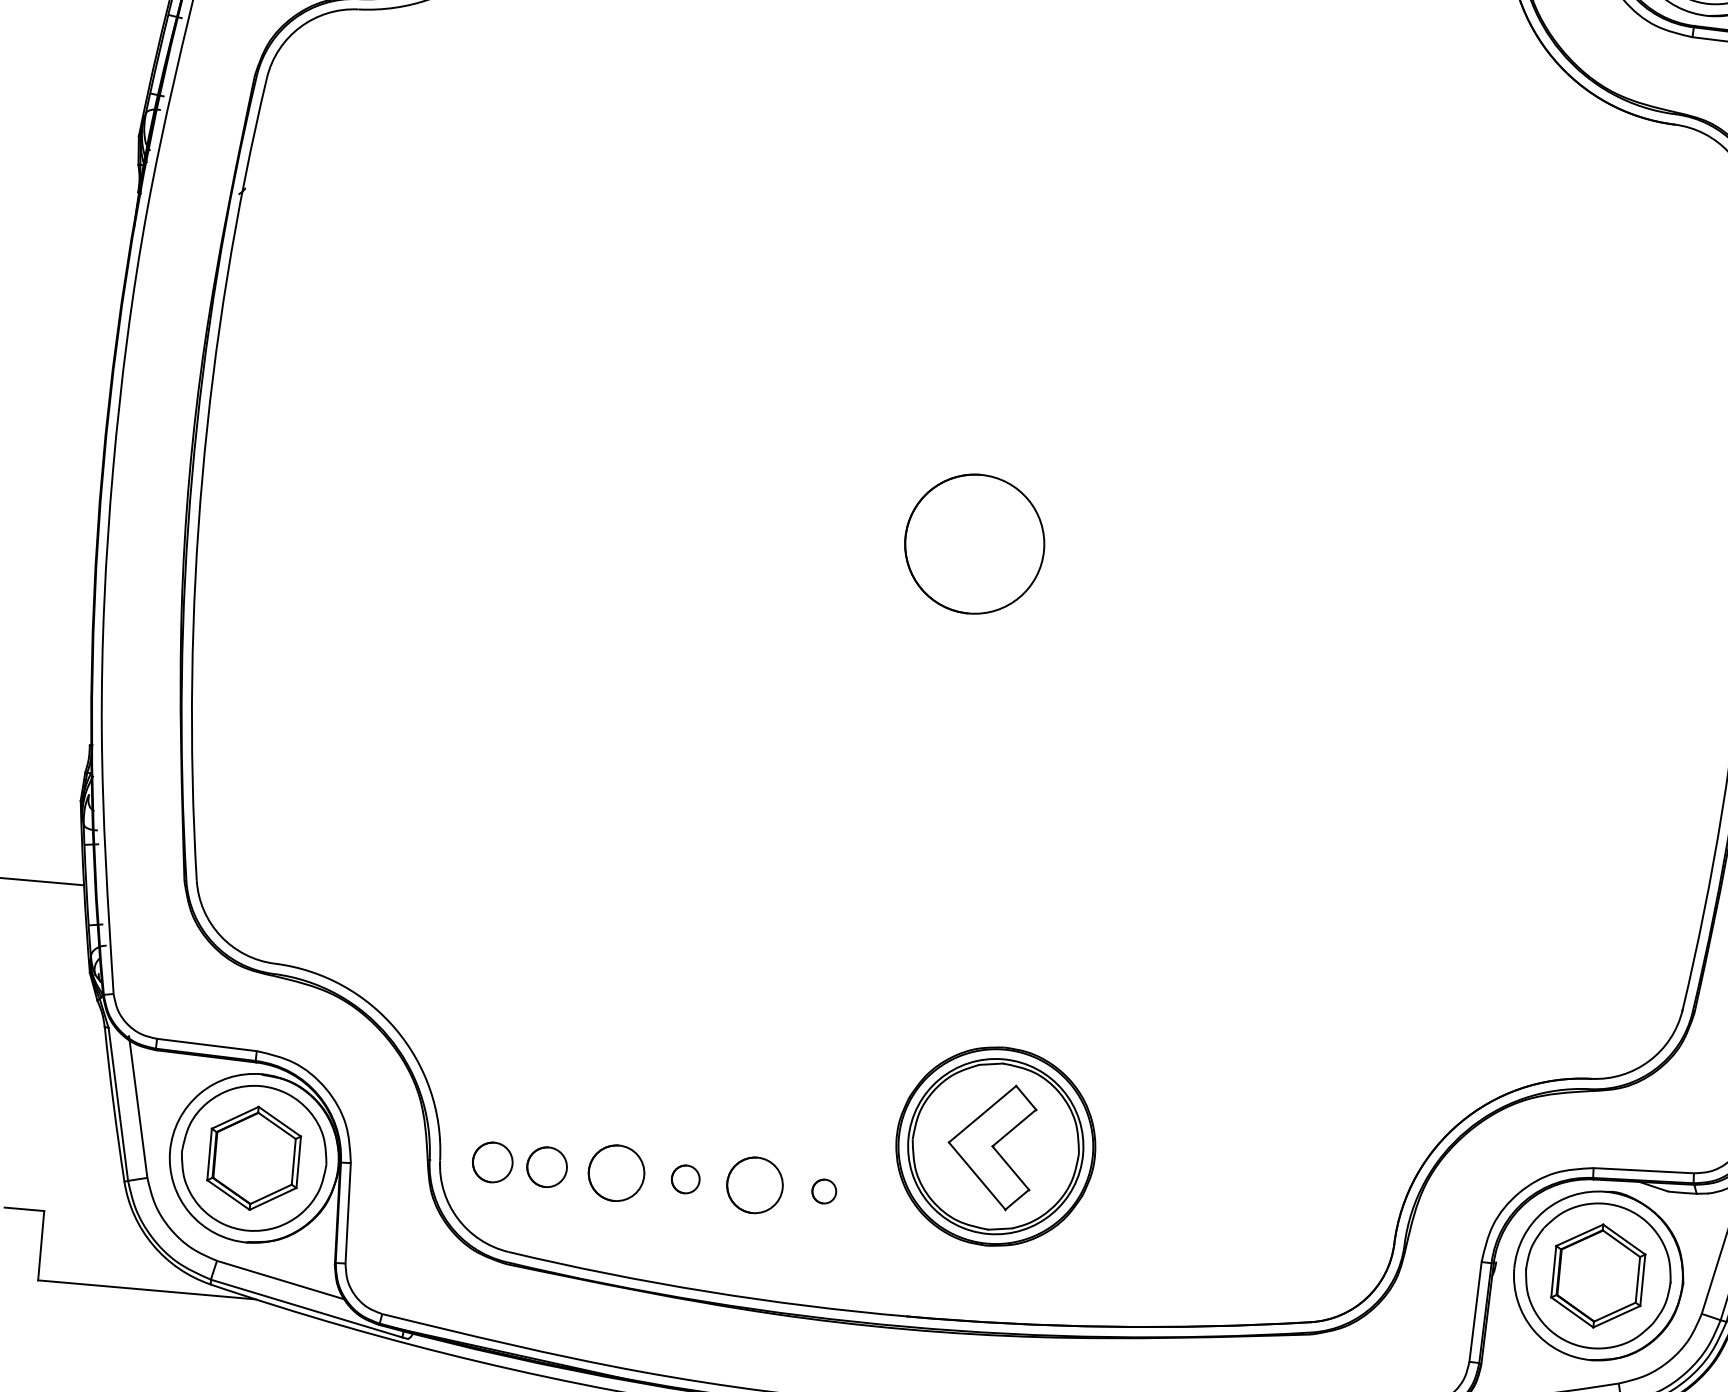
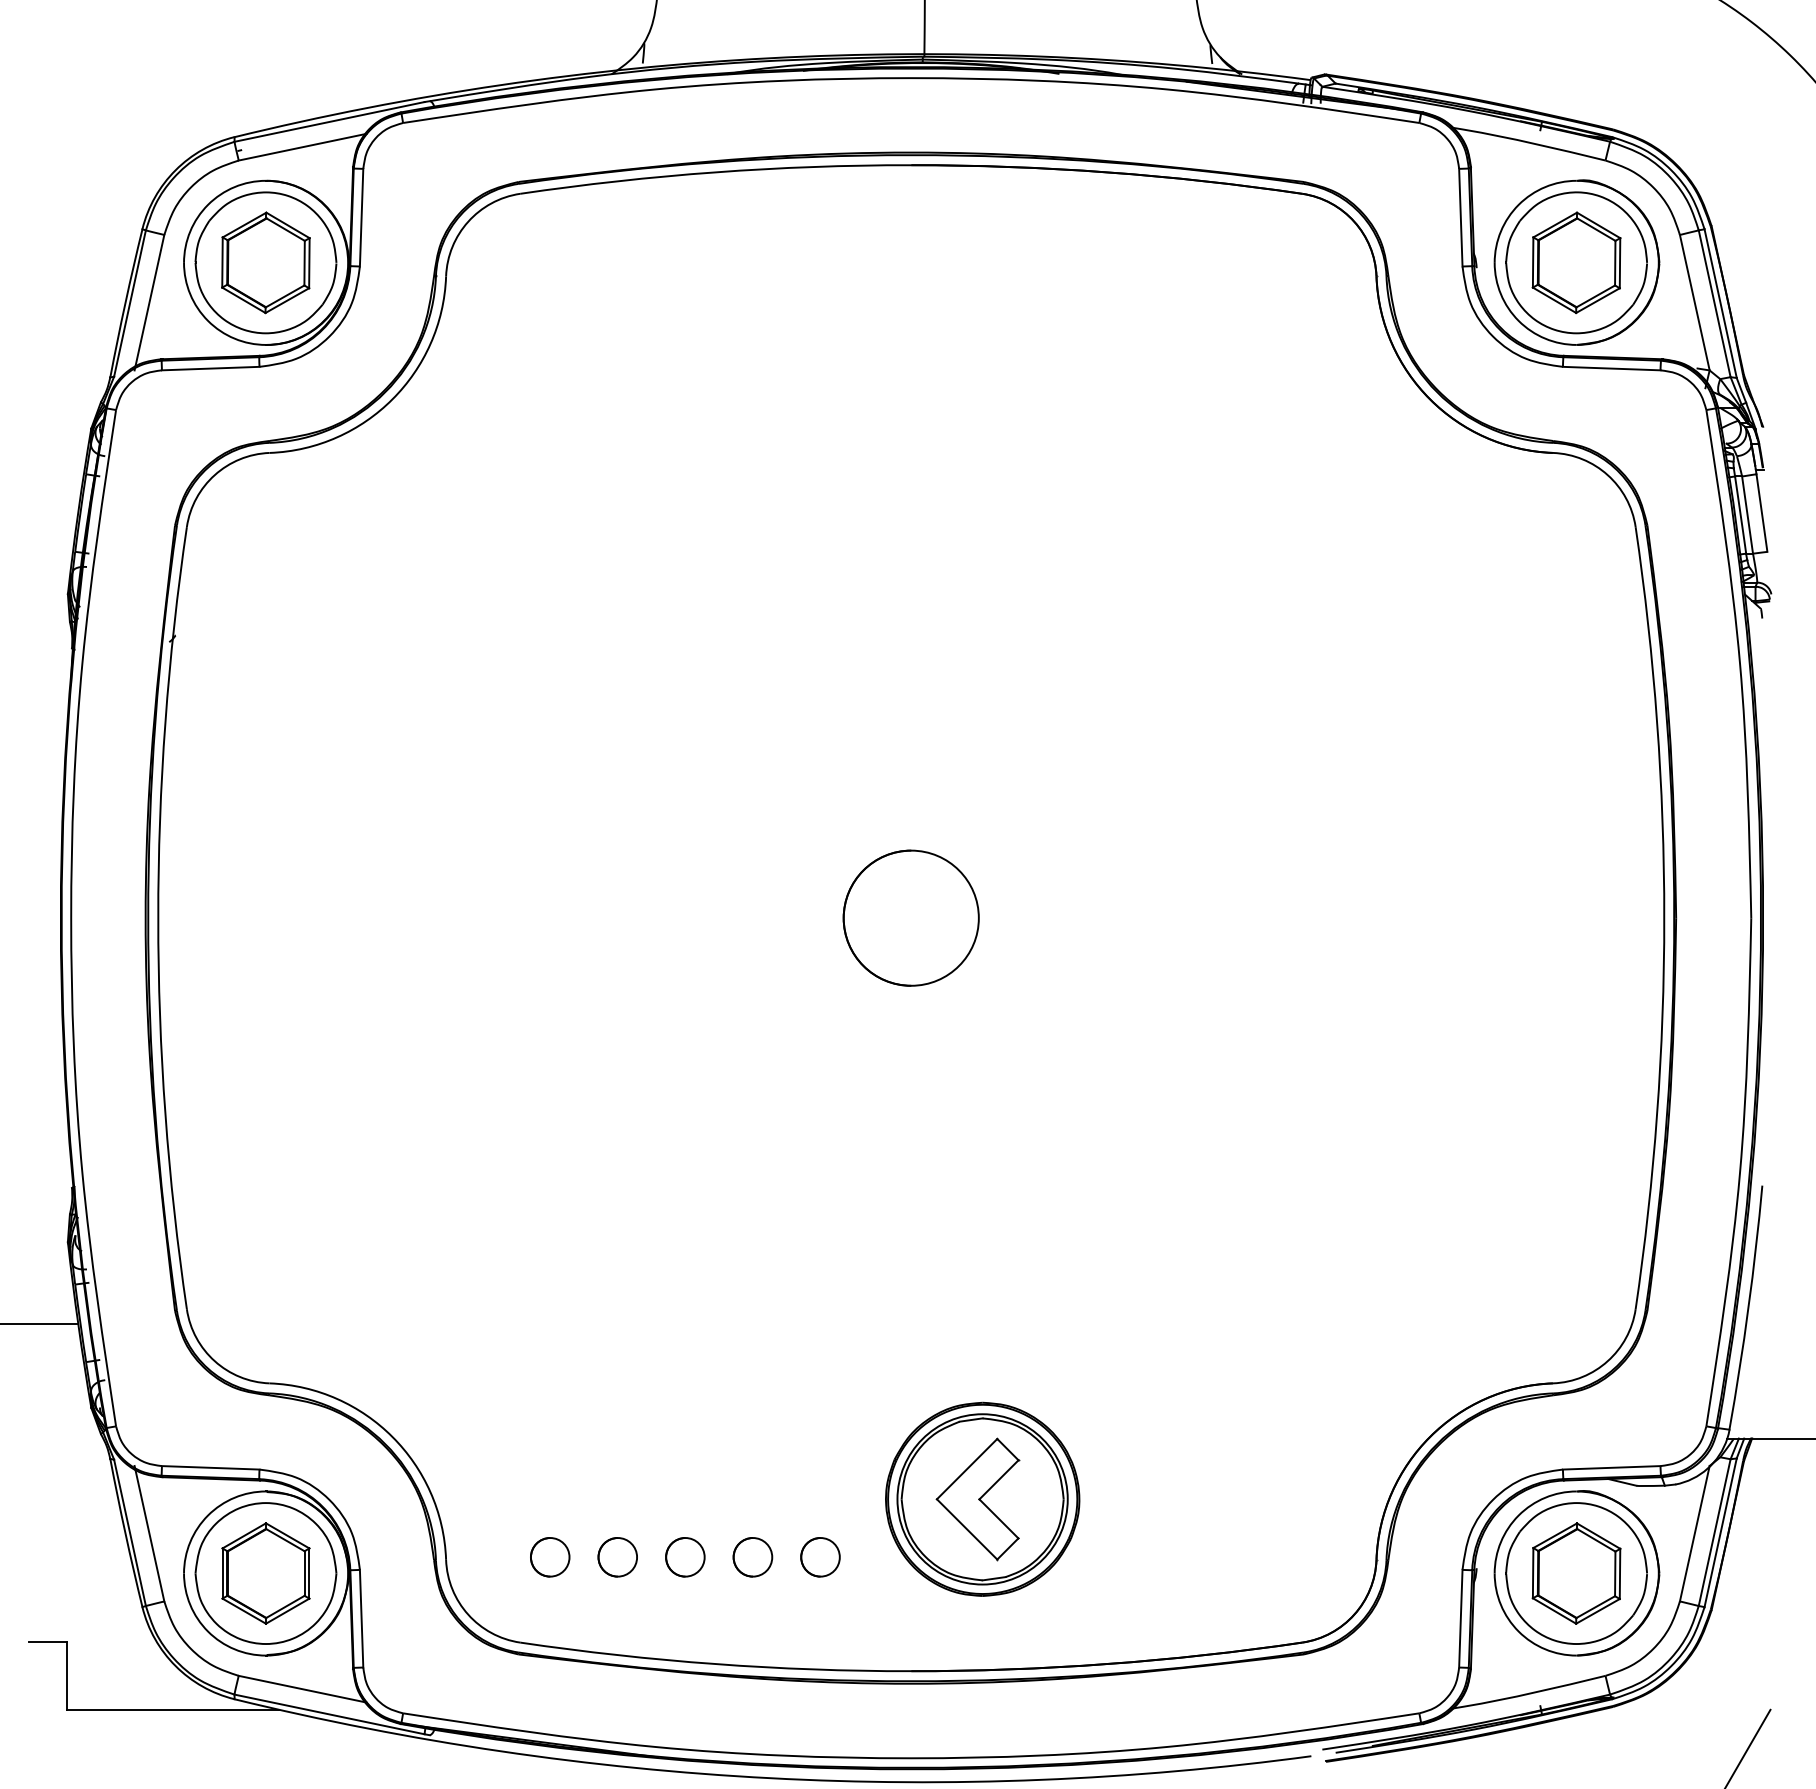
circle: (493, 1162) -> (497, 1557), removed
circle: (616, 1173) -> (617, 1557), size x0.71
circle: (685, 1179) -> (685, 1557), size x1.43
part: (754, 1185) -> (752, 1557), size x0.71
circle: (824, 1191) -> (820, 1557), size x1.67

